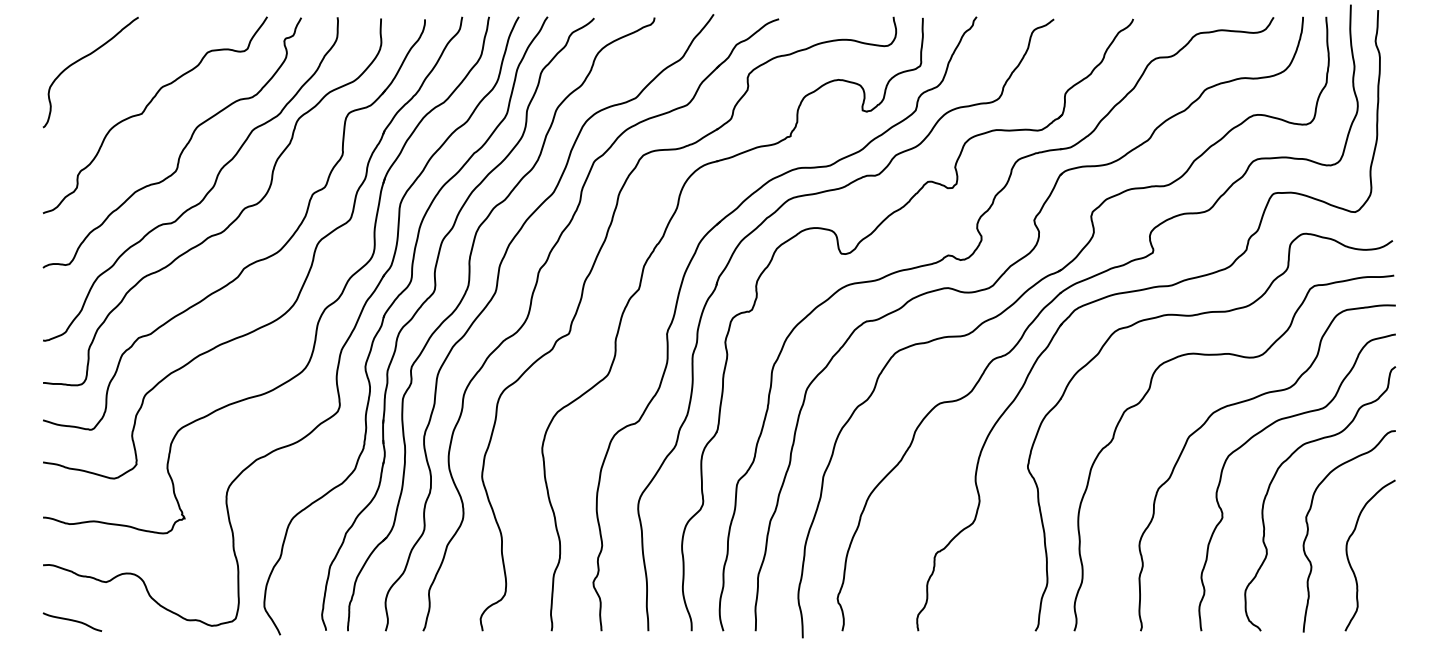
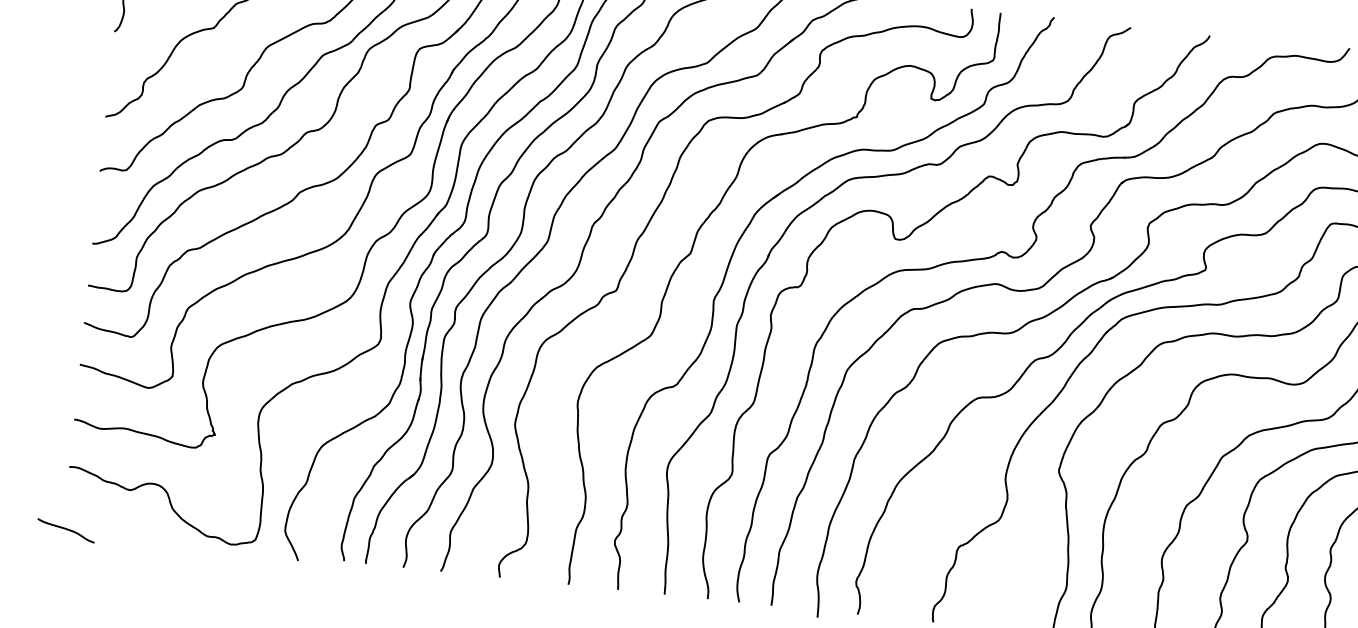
curve: (72, 621) -> (66, 530), moved

